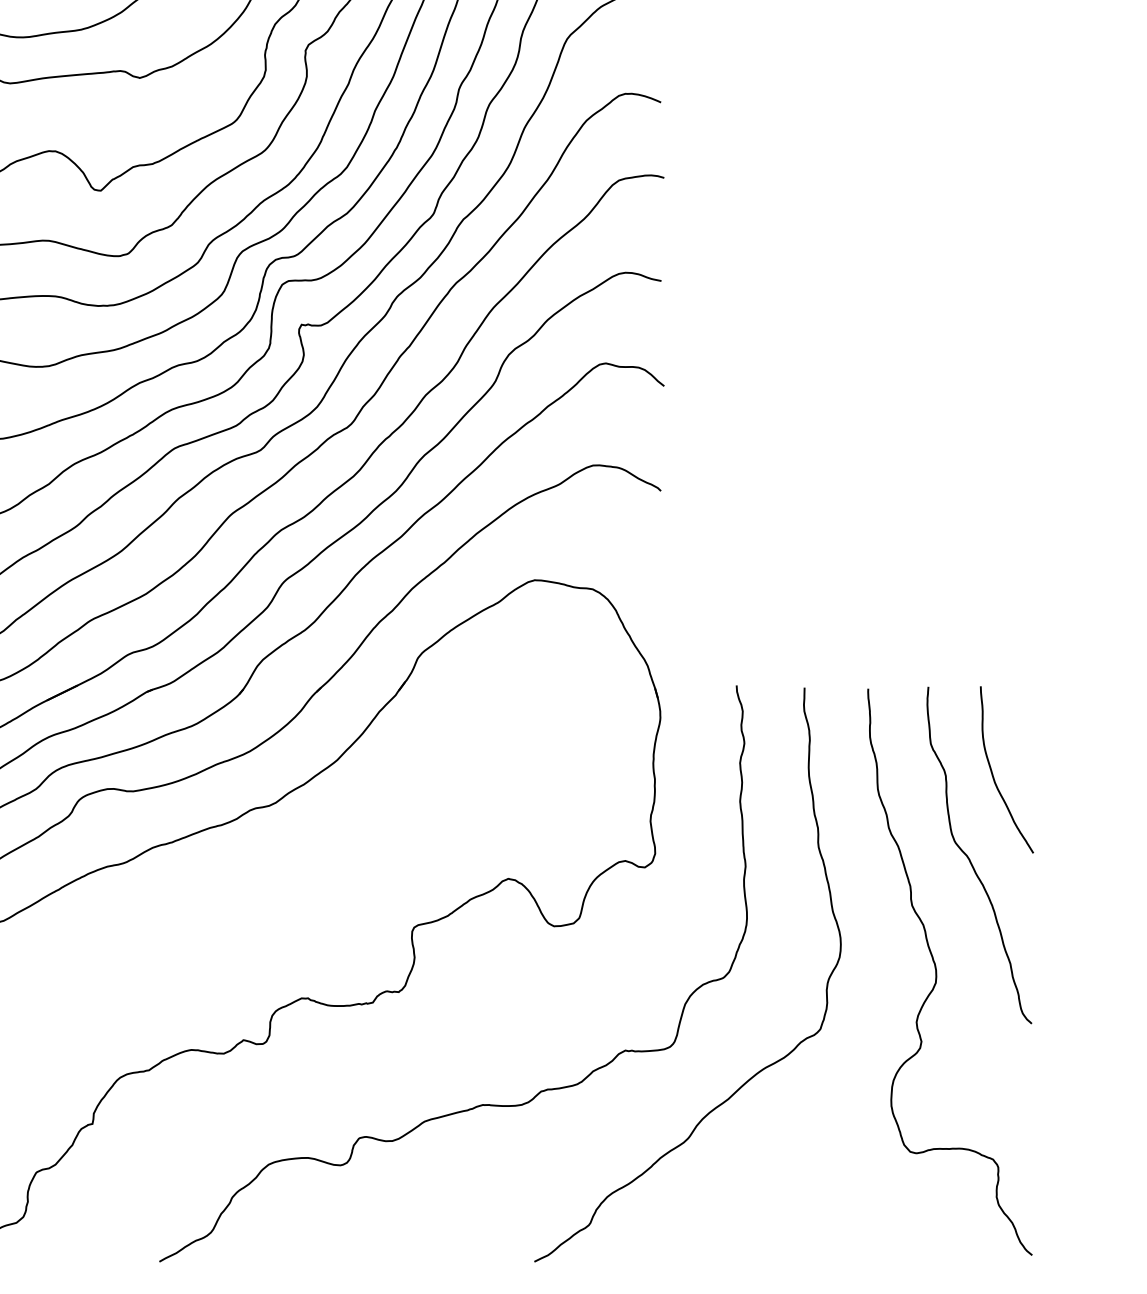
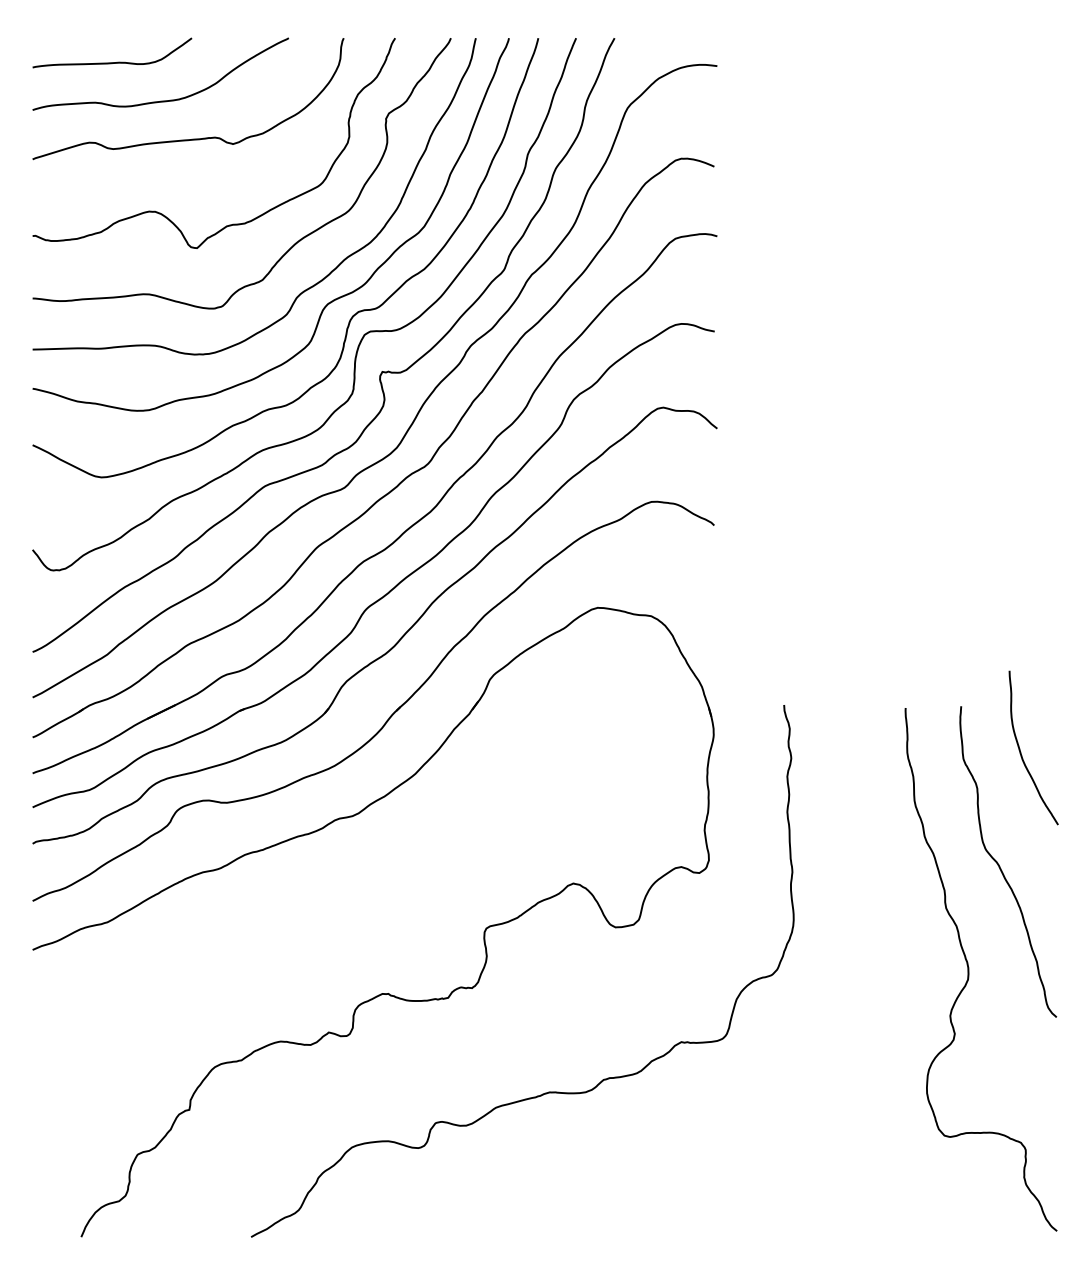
curve: (993, 774) -> (1021, 752), moved
curve: (760, 1069) -> (806, 1059), removed

